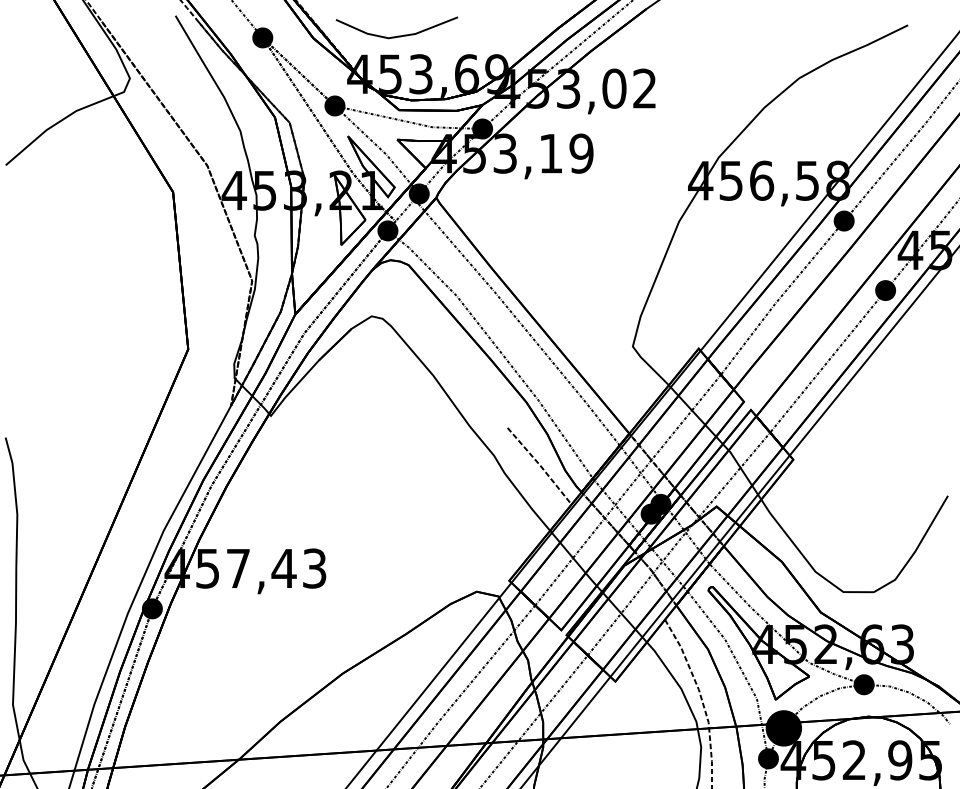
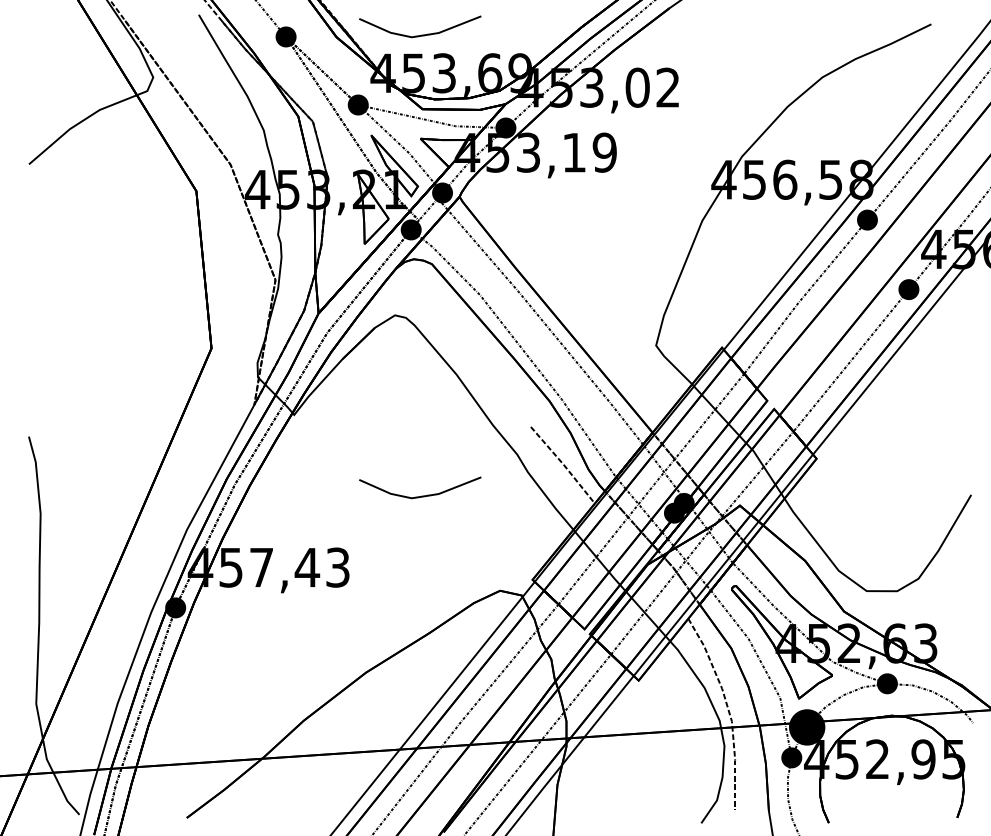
line: (398, 496) -> (421, 495), added

